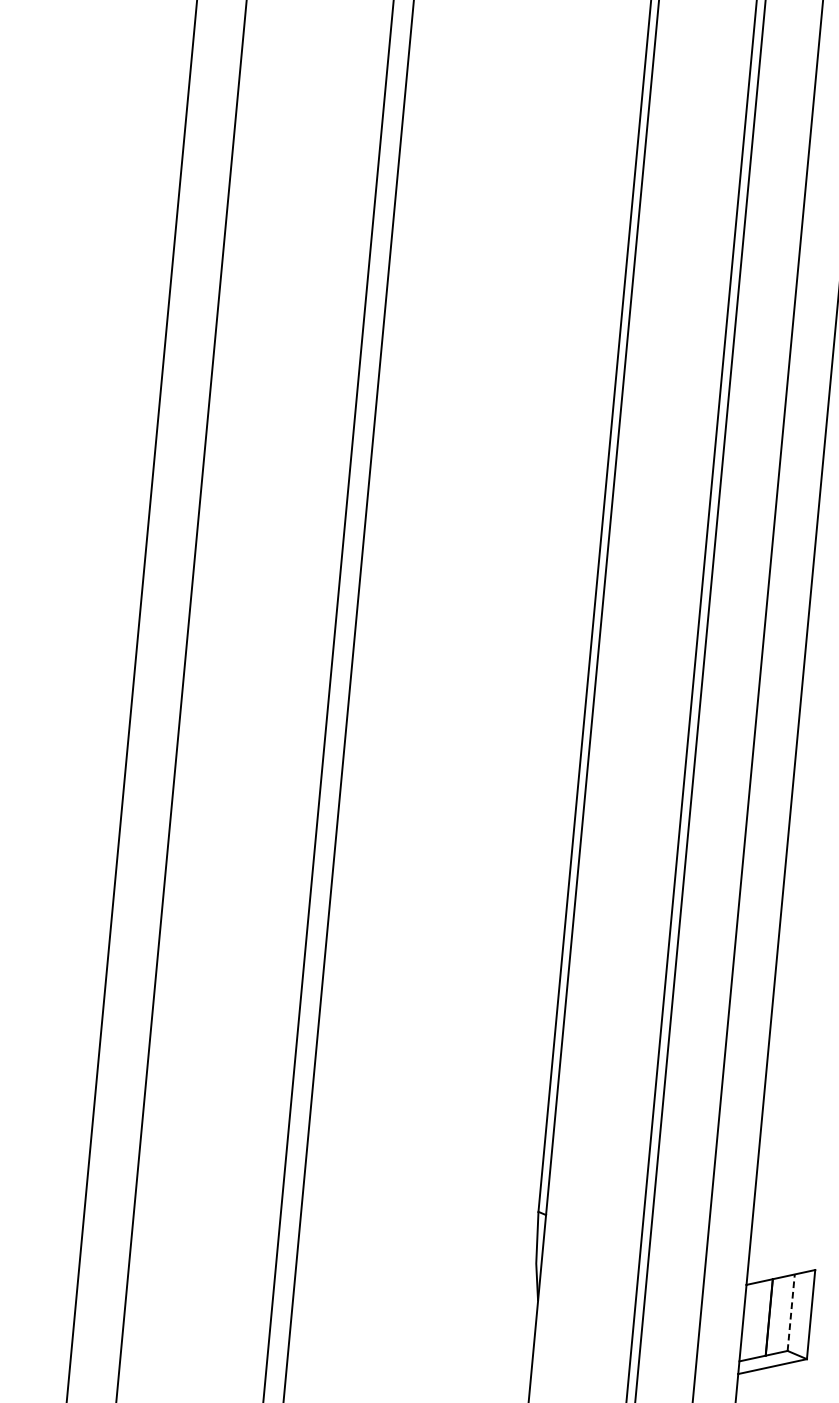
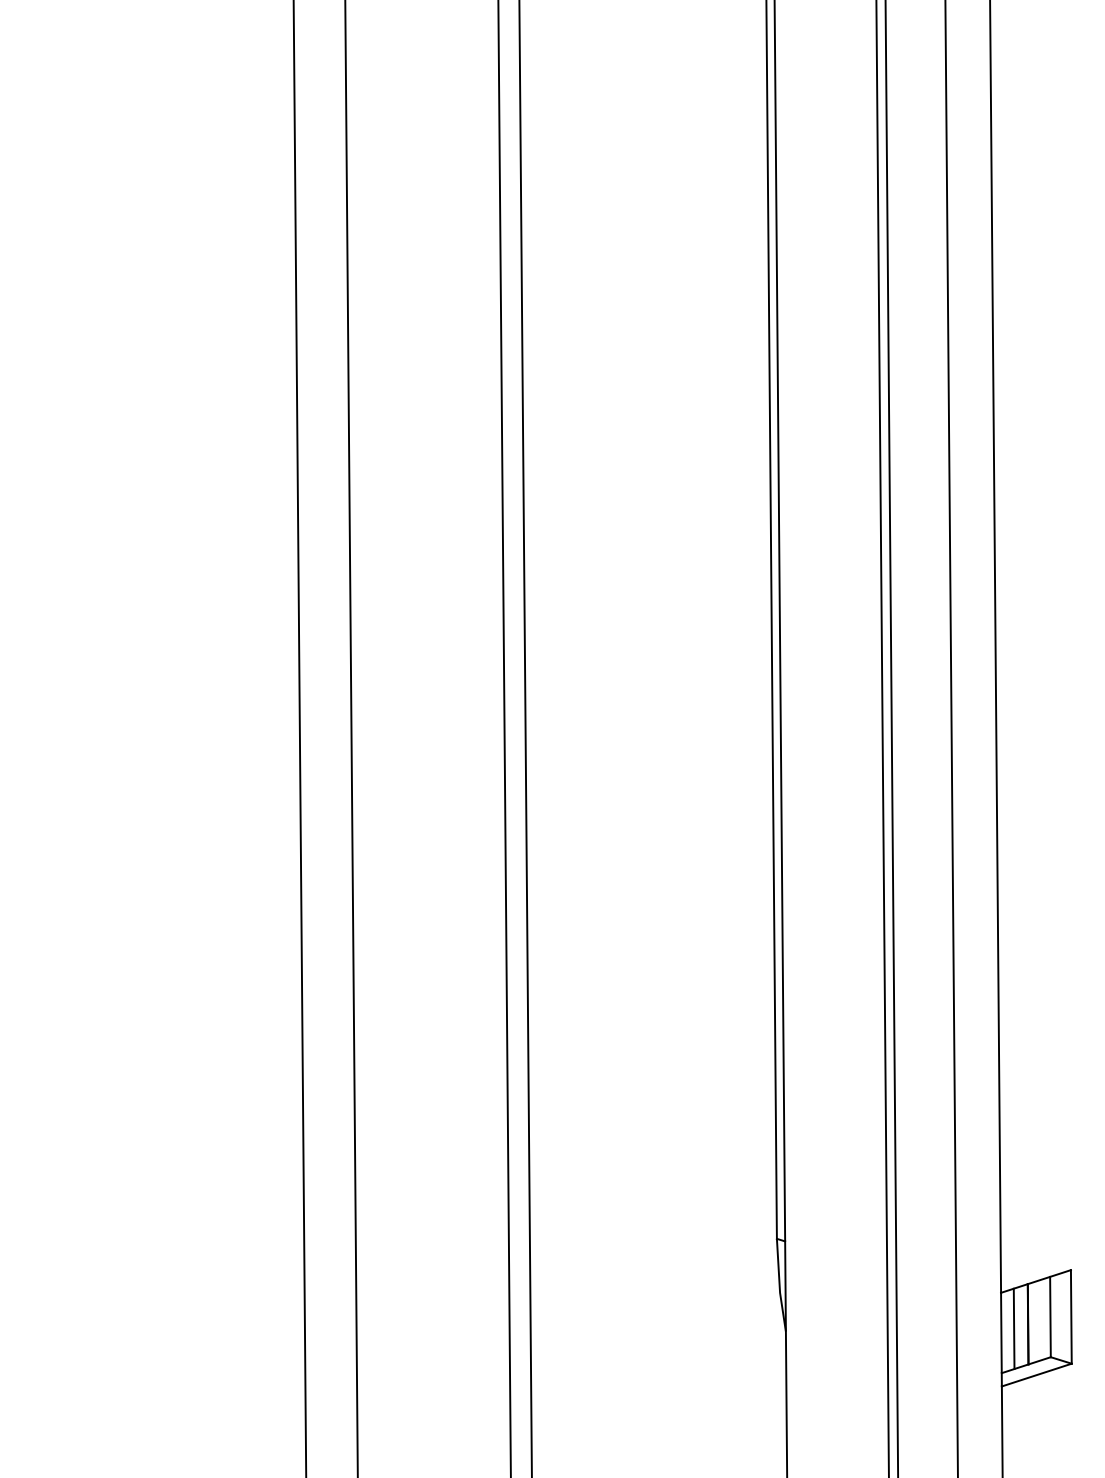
line: (791, 1312) -> (1050, 1316), dashed -> solid
line: (754, 1320) -> (1013, 1328), added

